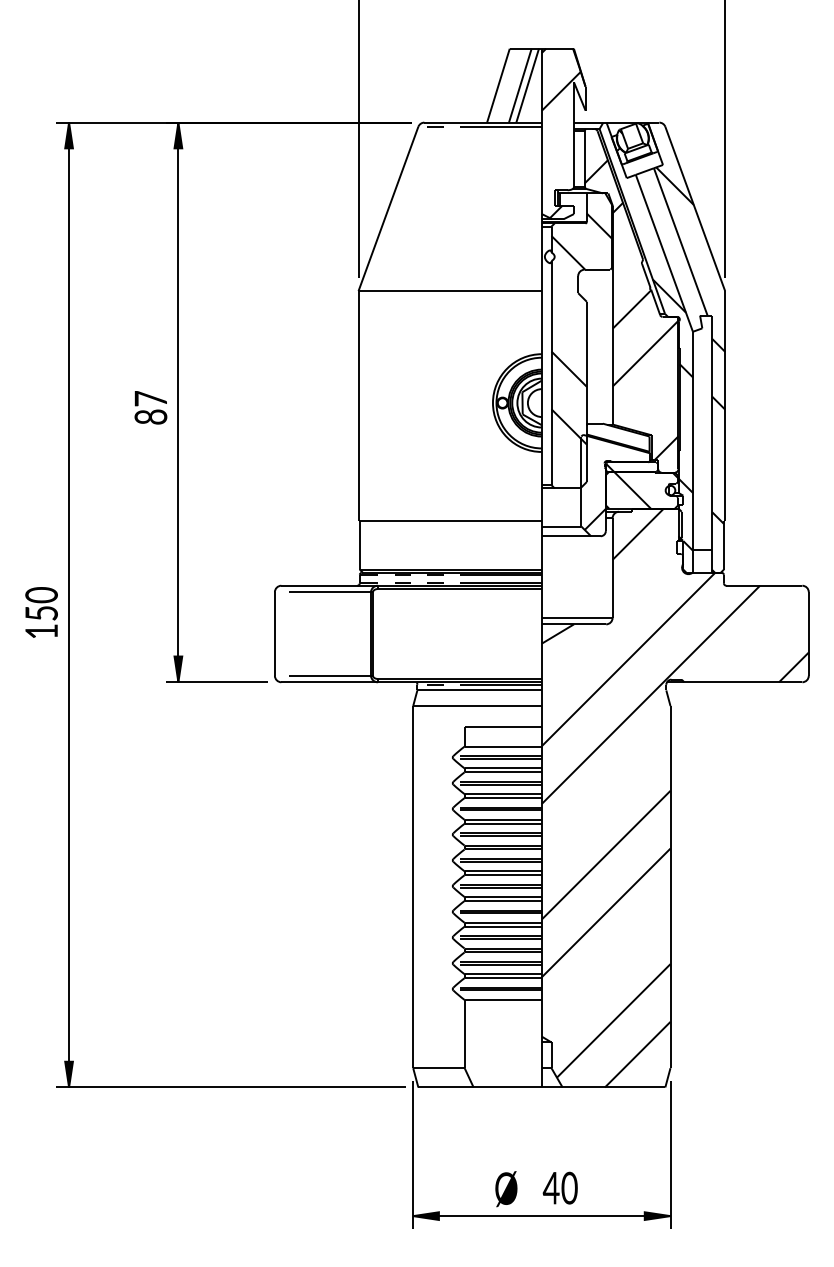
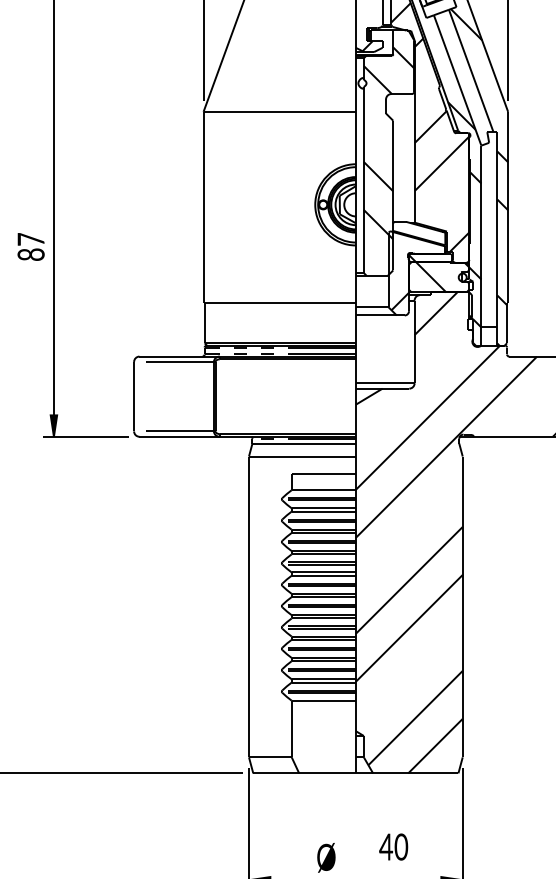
text: (150, 407) -> (30, 246), moved
text: (559, 1187) -> (392, 846), moved

